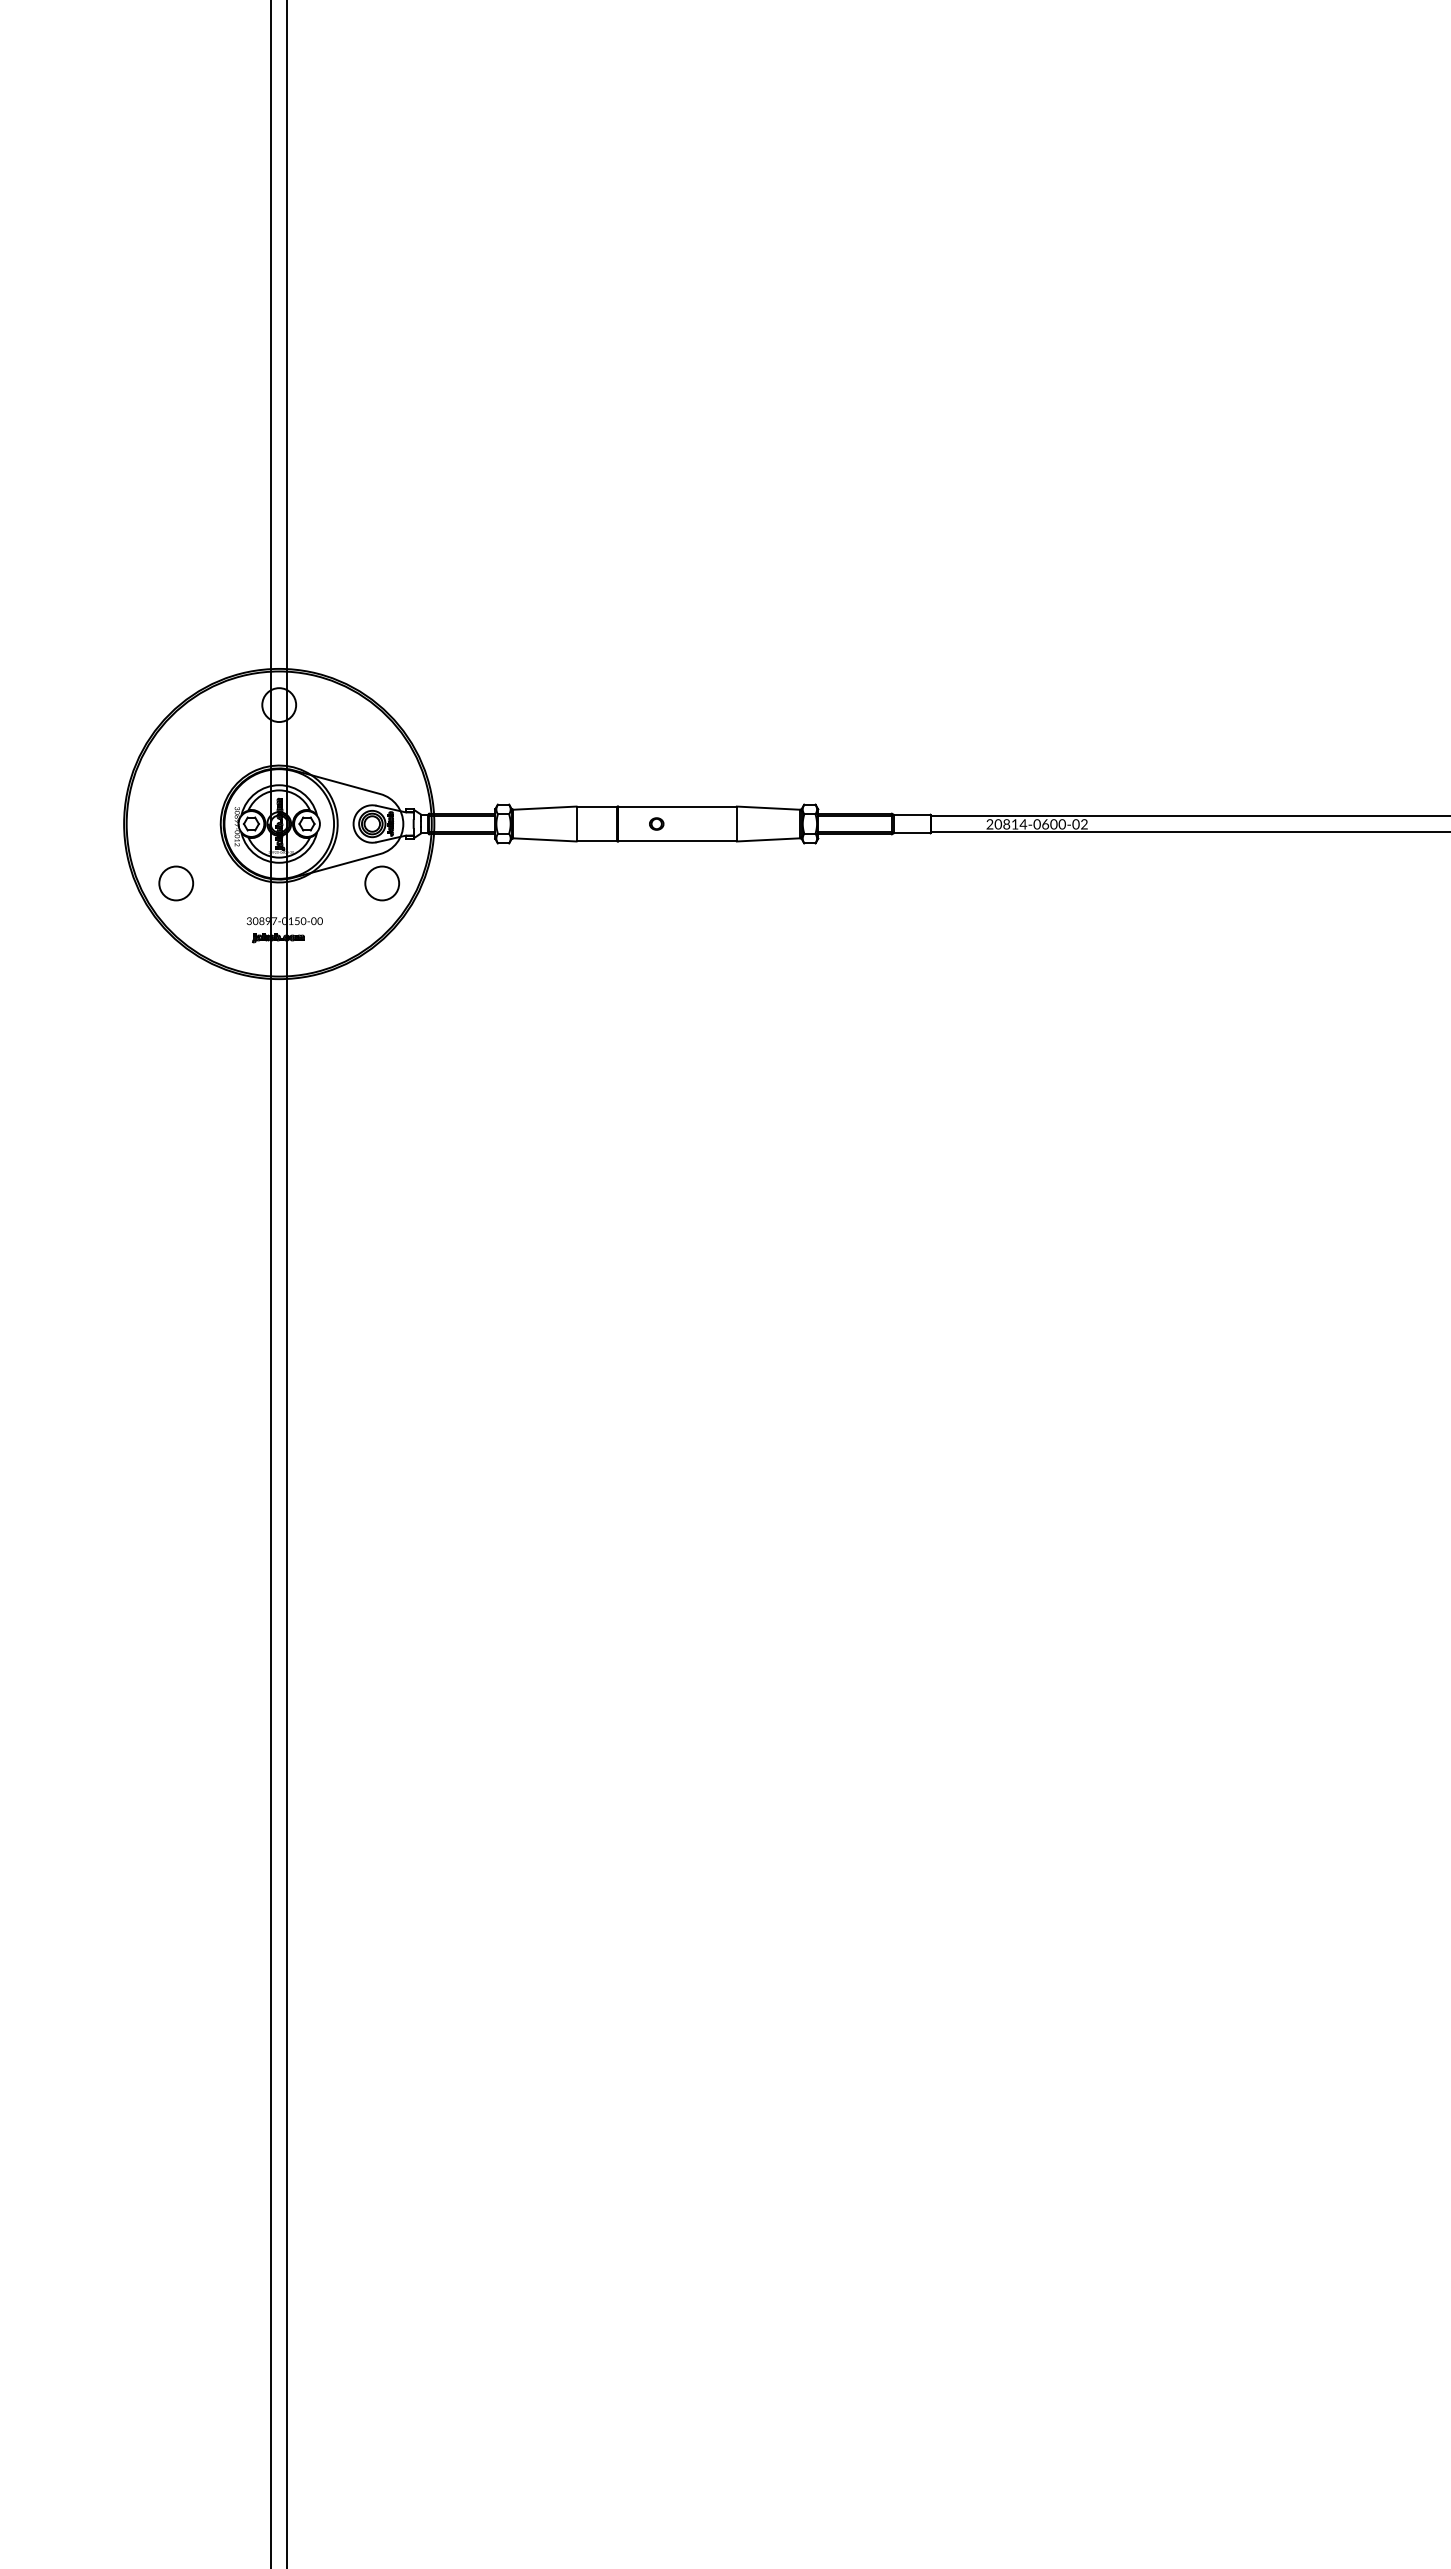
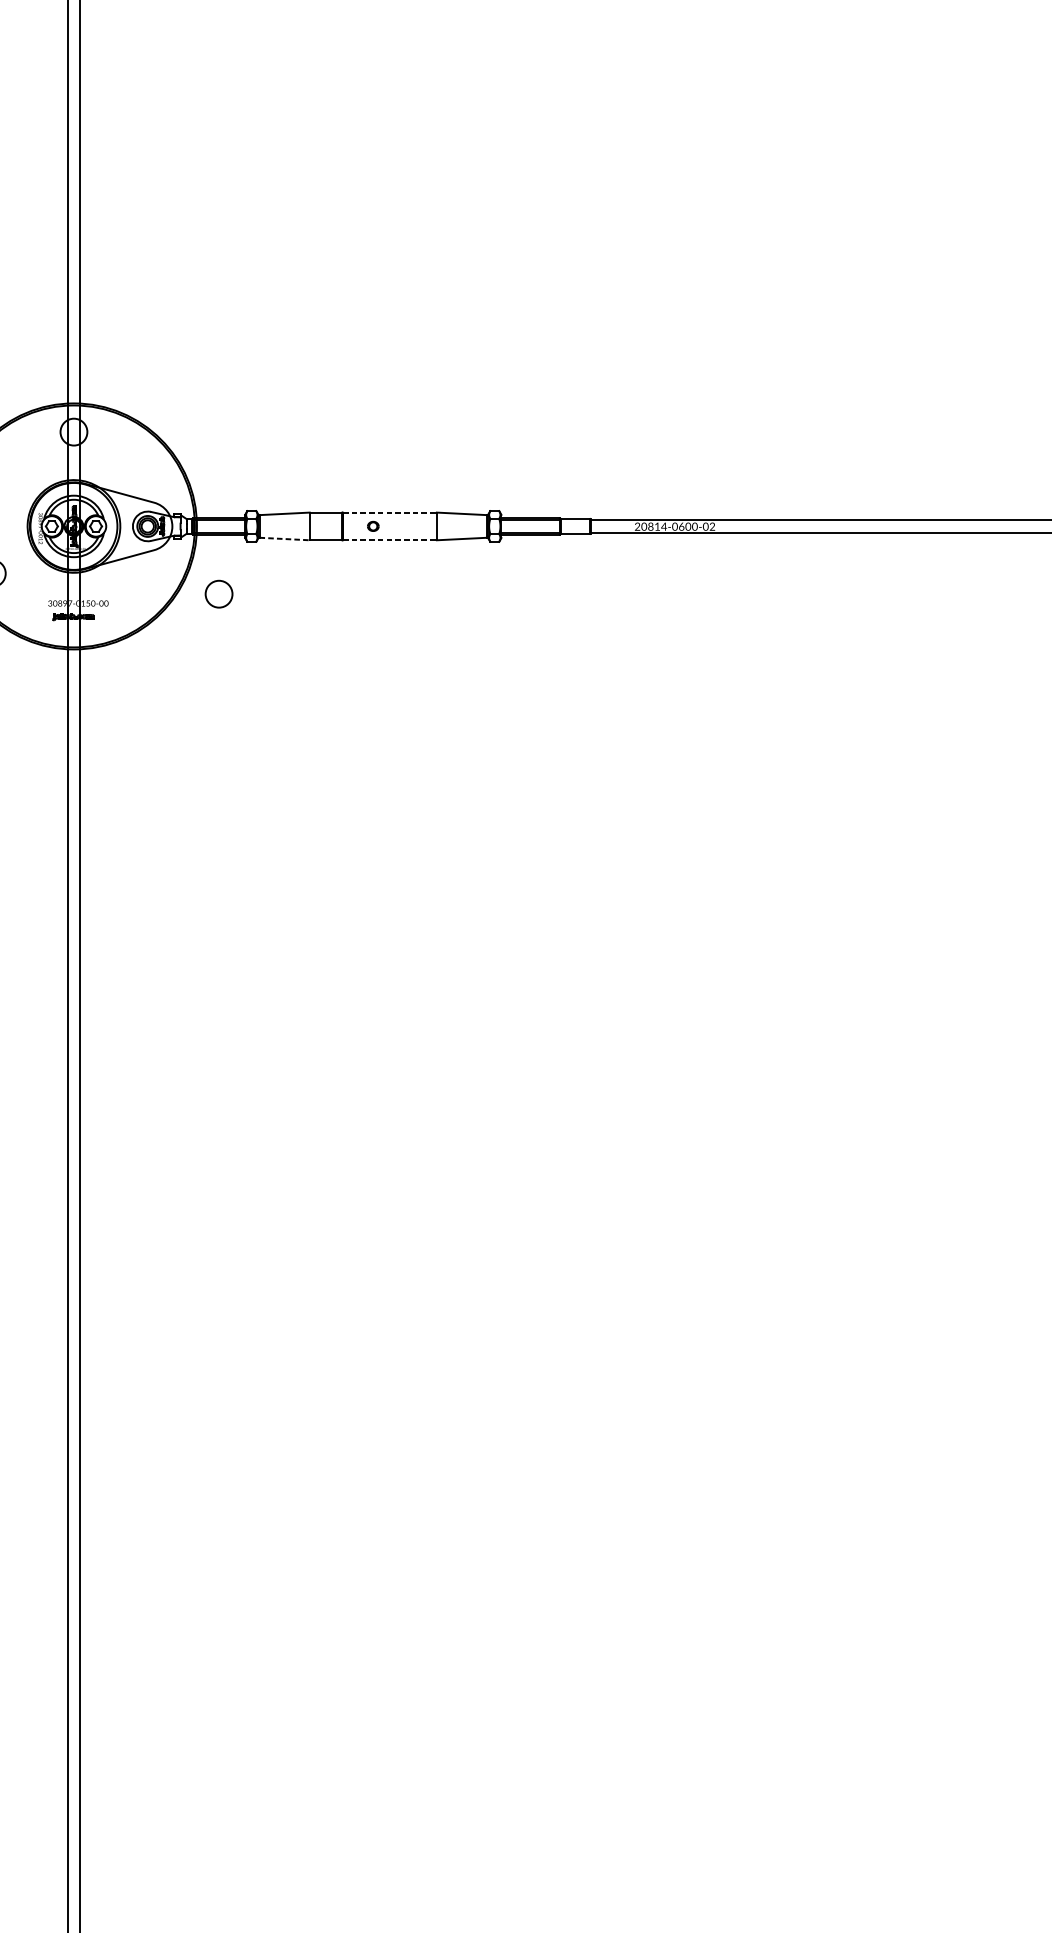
line: (678, 806) -> (390, 512), solid -> dashed
line: (544, 839) -> (284, 538), solid -> dashed
line: (678, 841) -> (390, 540), solid -> dashed
circle: (382, 883) -> (219, 594), moved

